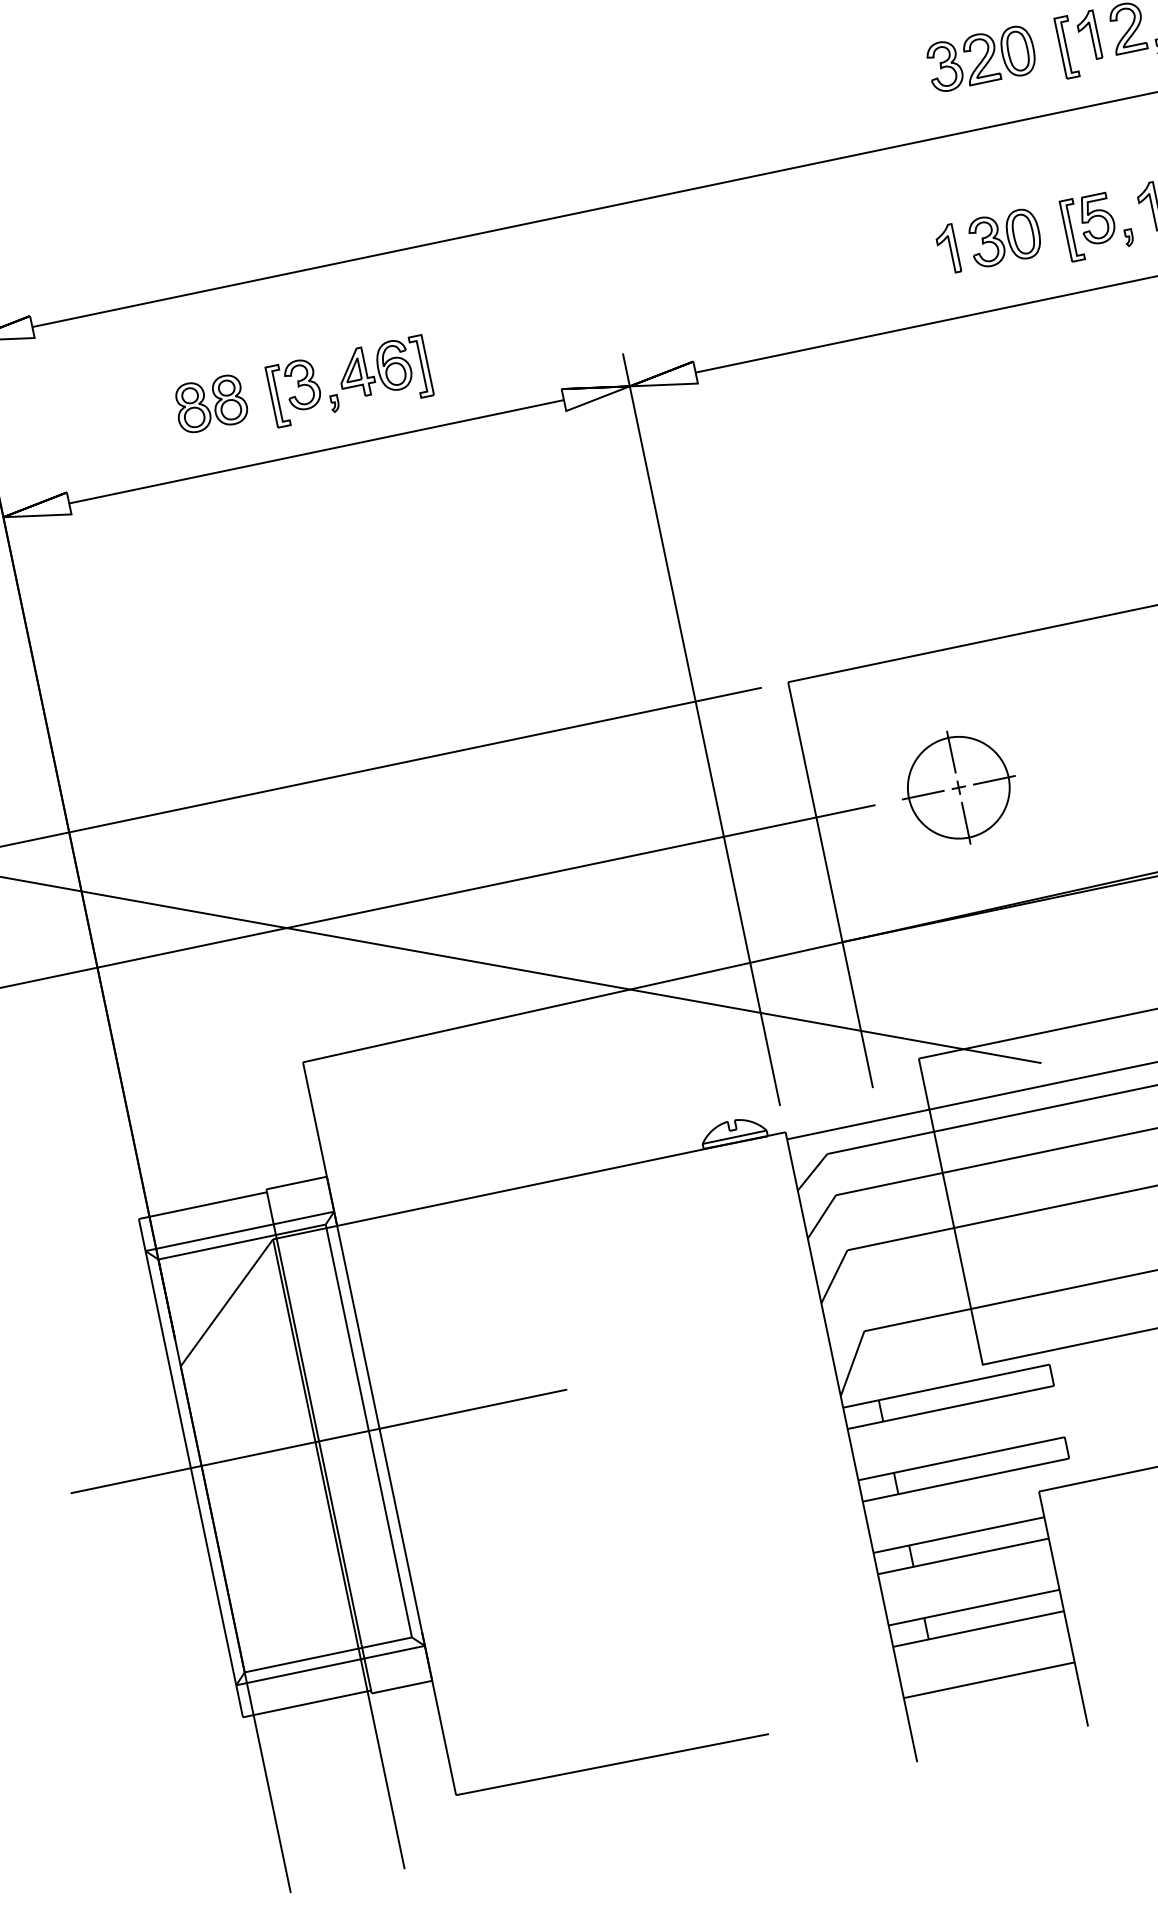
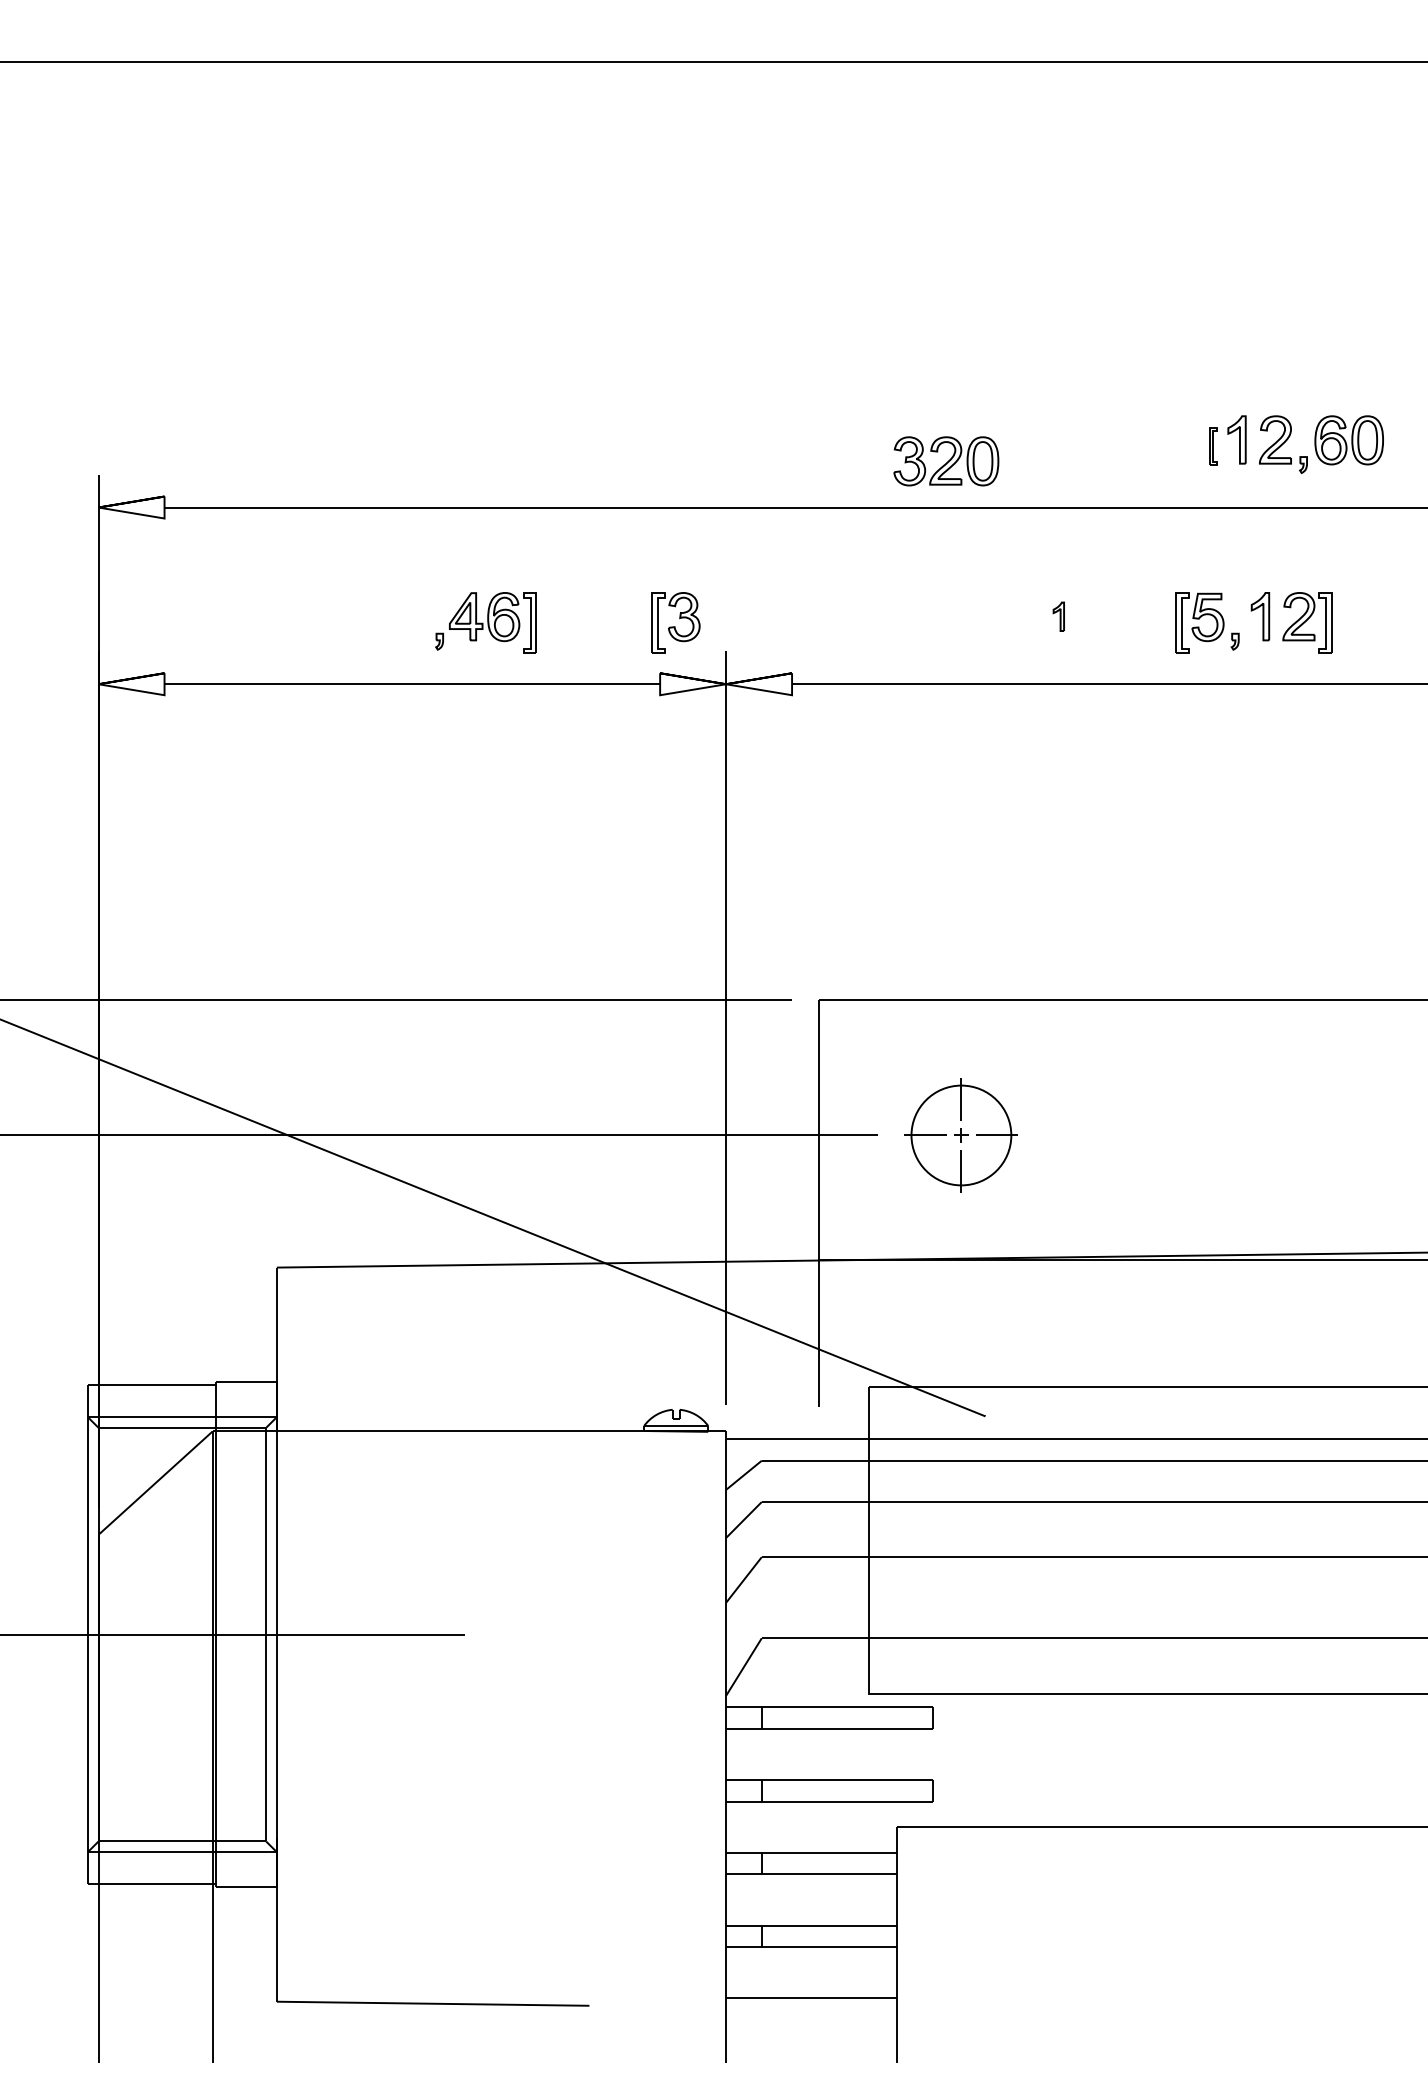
part: (1066, 47) -> (1213, 446), size x0.6
part: (981, 58) -> (946, 461), moved
part: (1004, 238) -> (1115, 617), removed
part: (947, 249) -> (1058, 616), size x0.6
part: (294, 391) -> (675, 622), moved
part: (210, 404) -> (320, 617), removed

